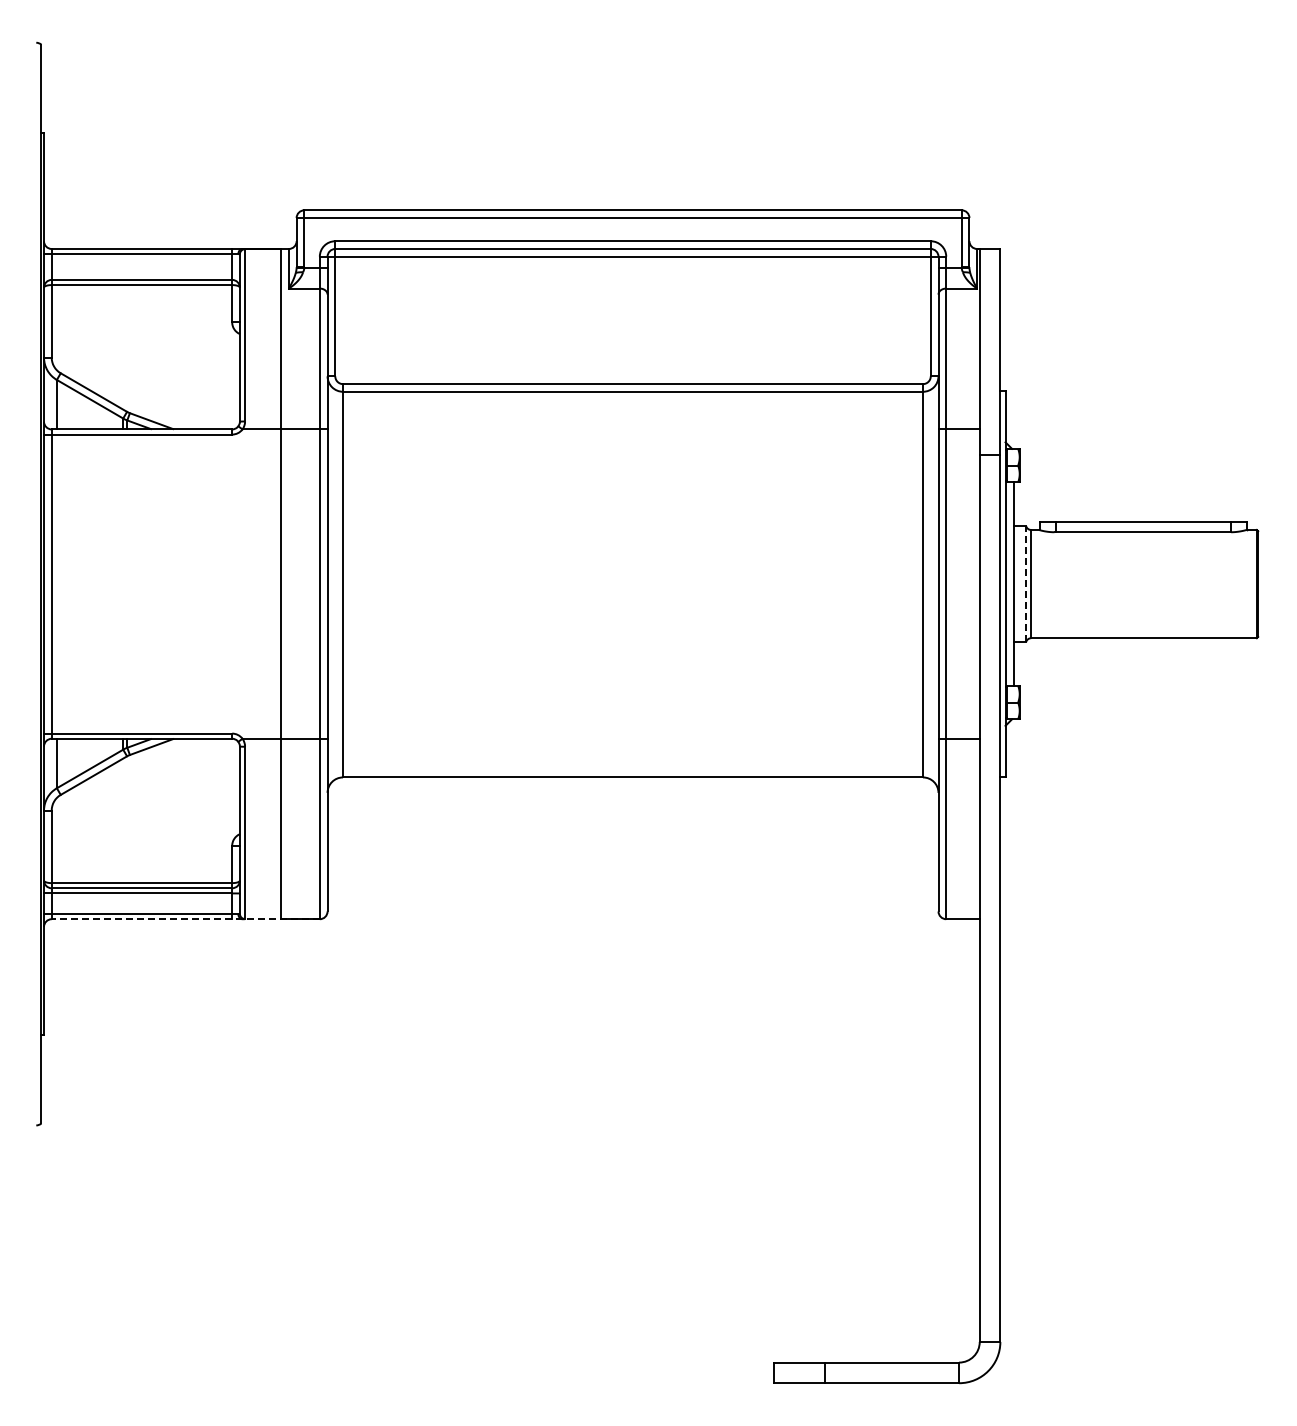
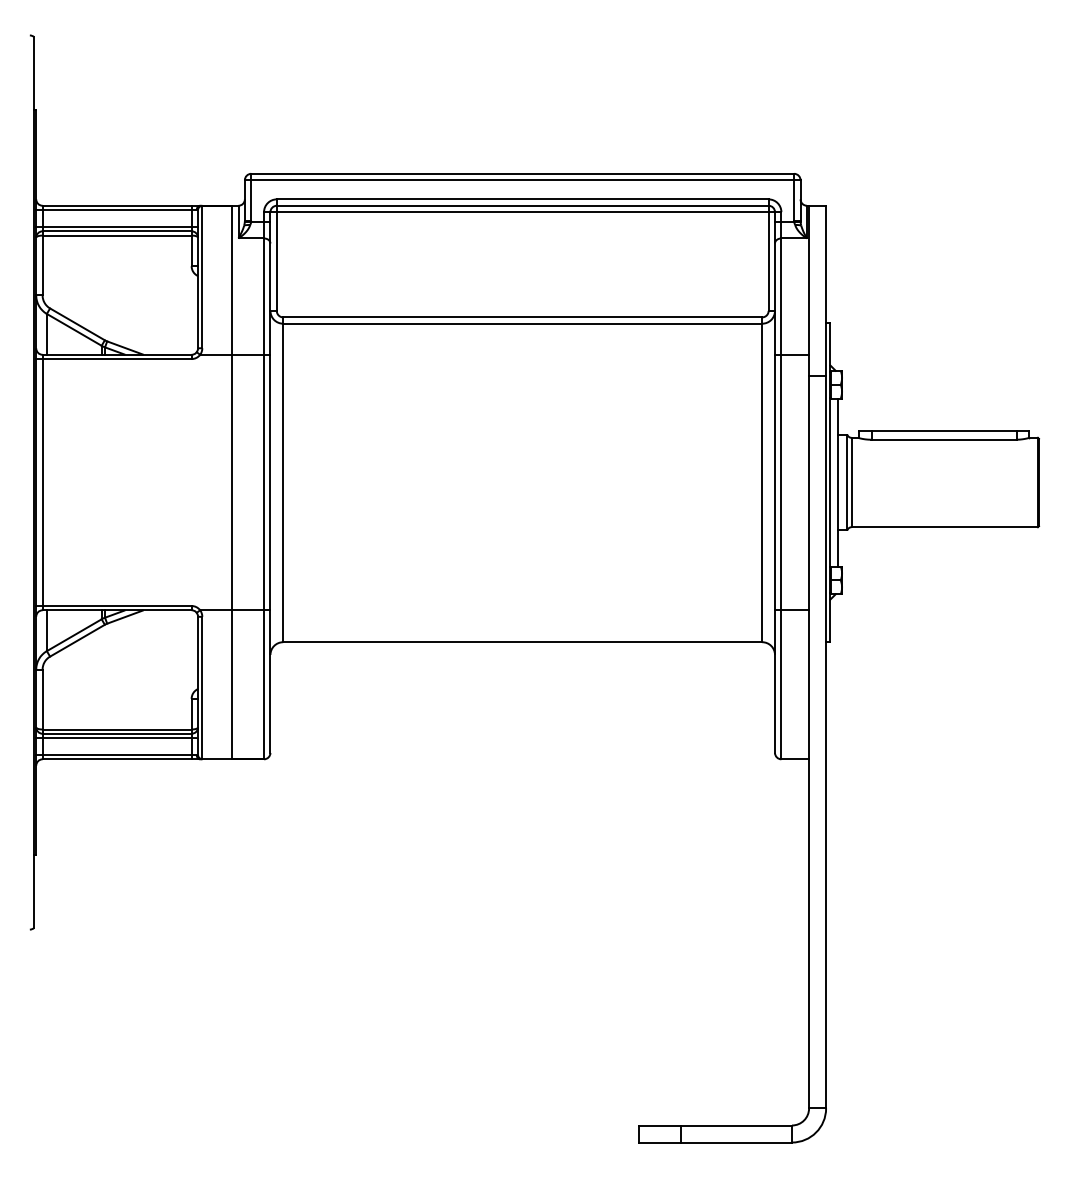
line: (141, 274) -> (116, 226), added
line: (1026, 583) -> (847, 482), dashed -> solid
line: (185, 919) -> (153, 759), dashed -> solid

